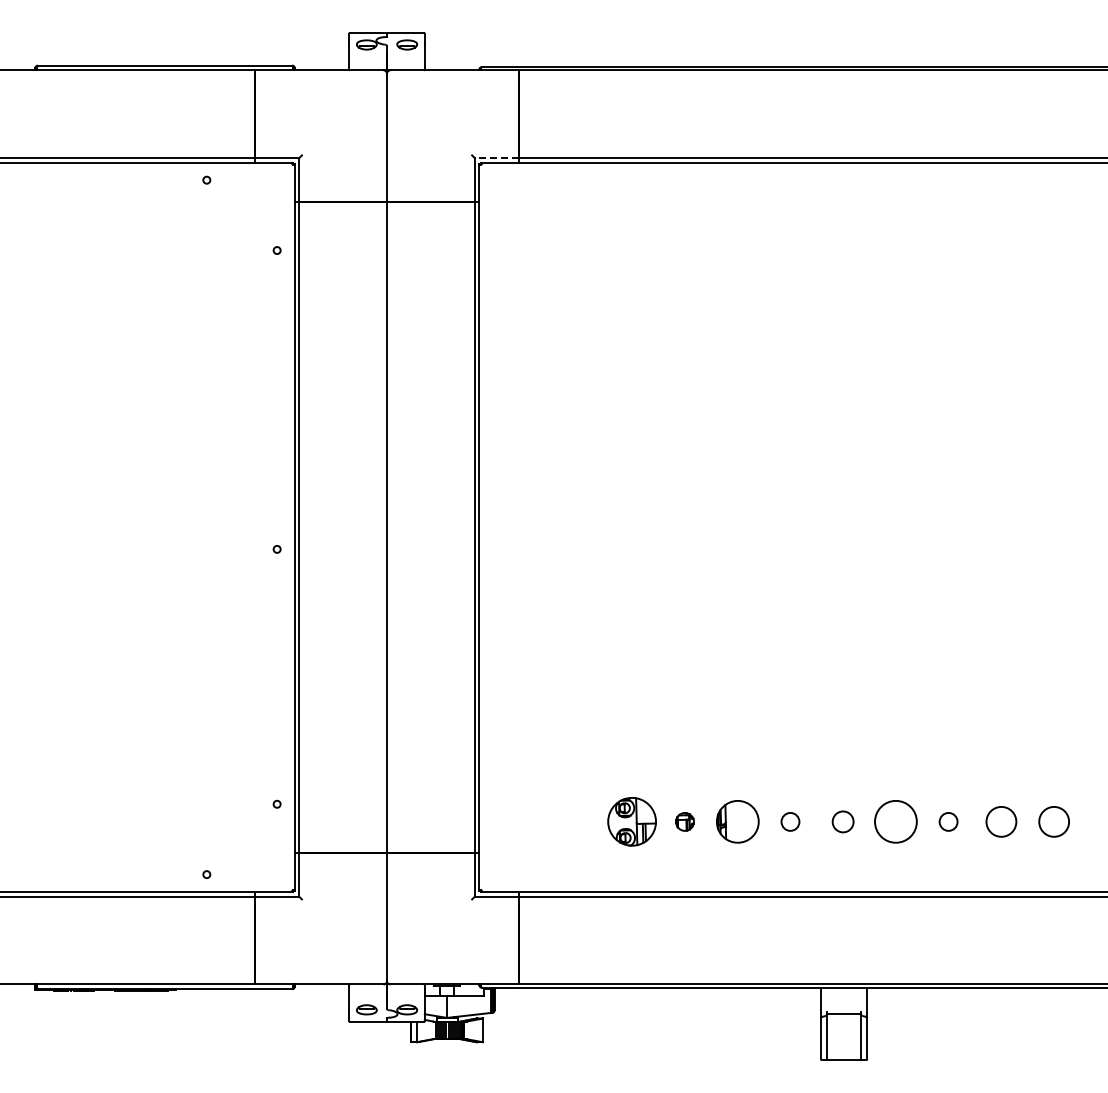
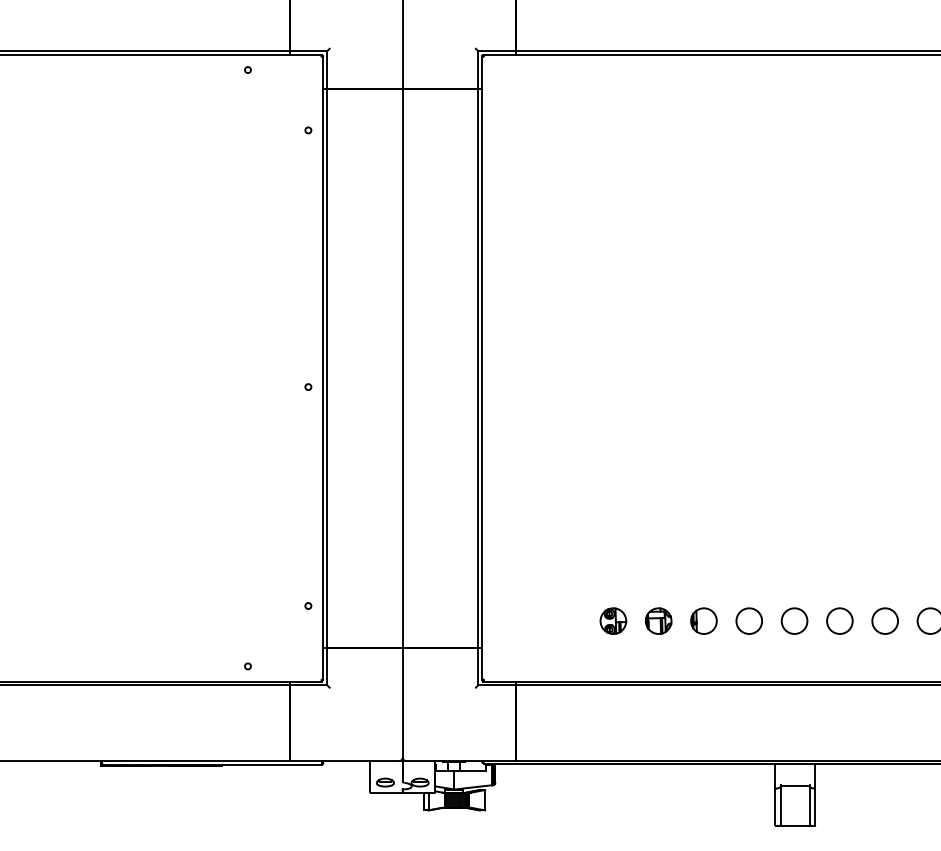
line: (496, 158) -> (496, 51), dashed -> solid
part: (632, 821) -> (613, 620), size x0.62
part: (684, 821) -> (658, 620), size x1.67
part: (737, 821) -> (703, 620), size x0.71
circle: (790, 821) -> (749, 620), size x1.67
circle: (842, 821) -> (793, 620), size x1.43
circle: (895, 821) -> (839, 620), size x0.71
circle: (948, 821) -> (885, 620), size x1.67

